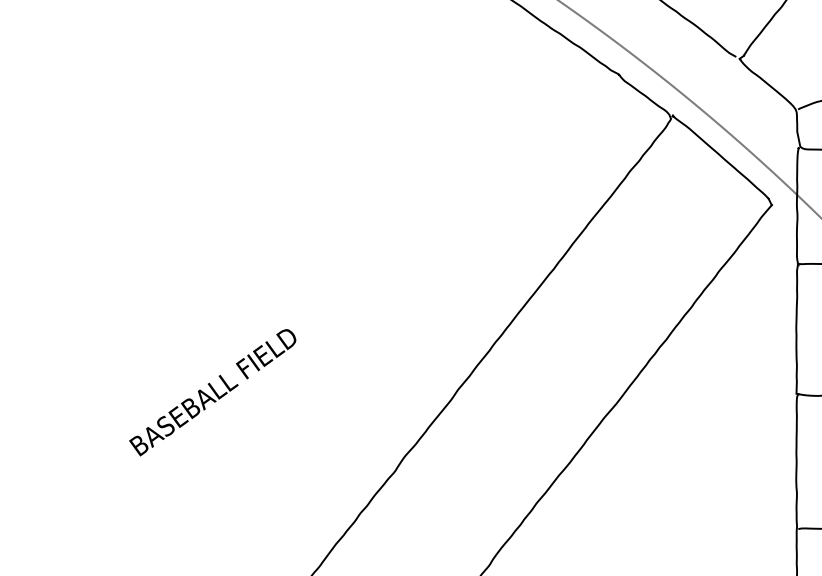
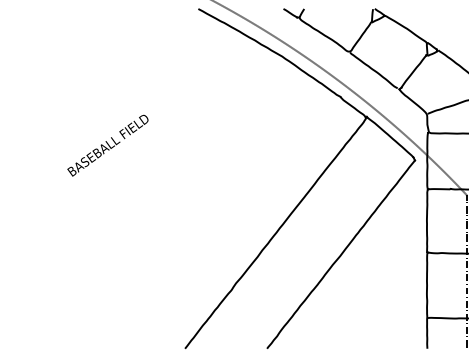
text: (211, 392) -> (107, 145), moved

